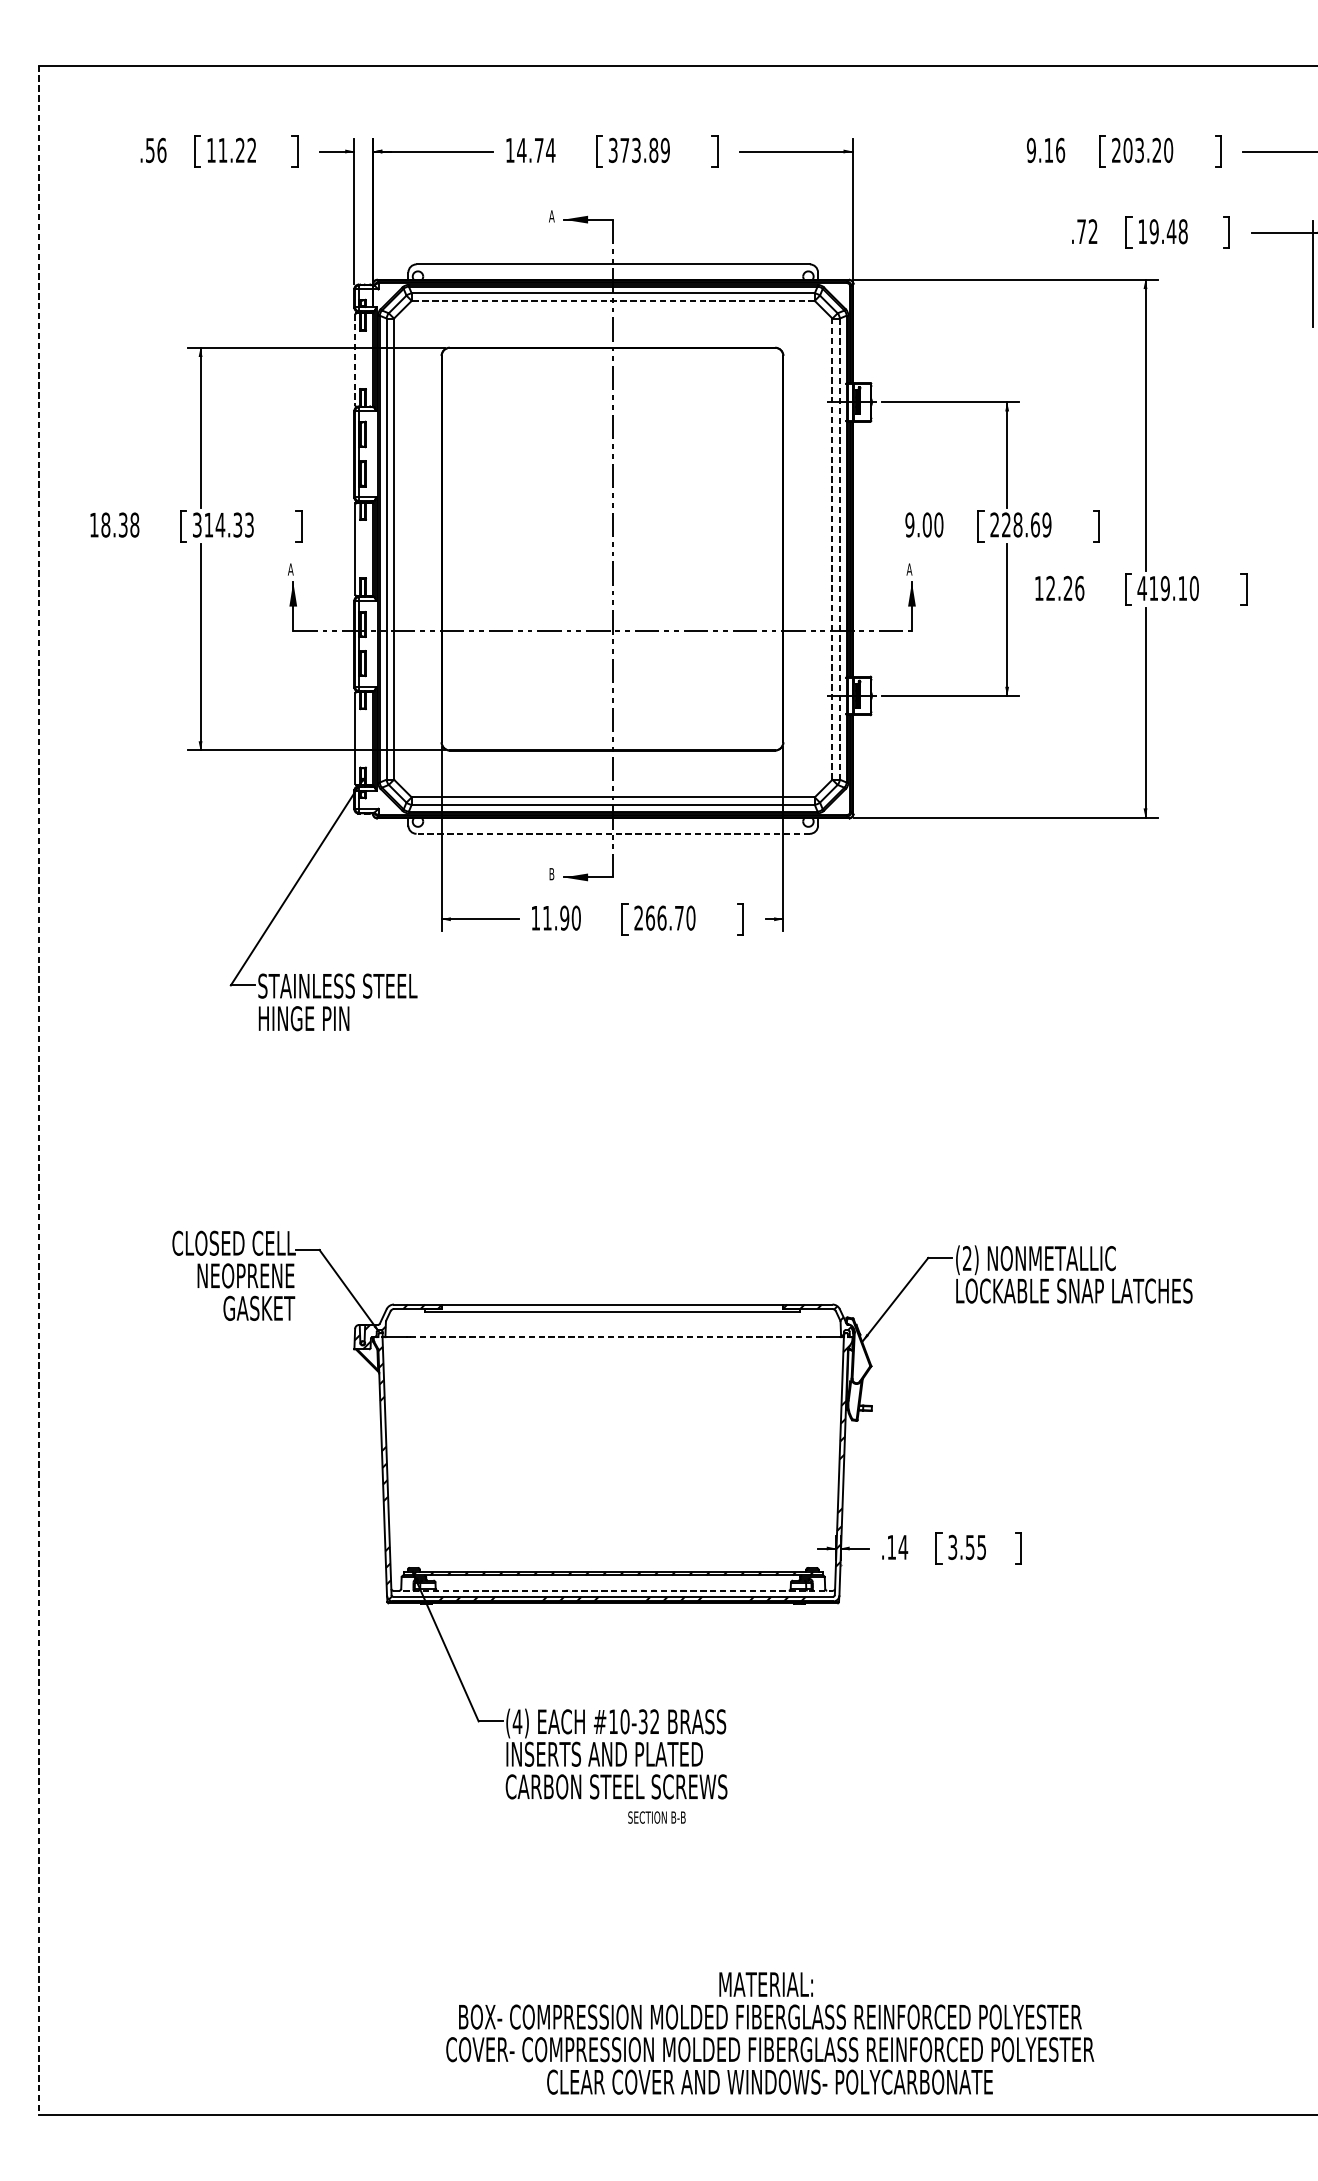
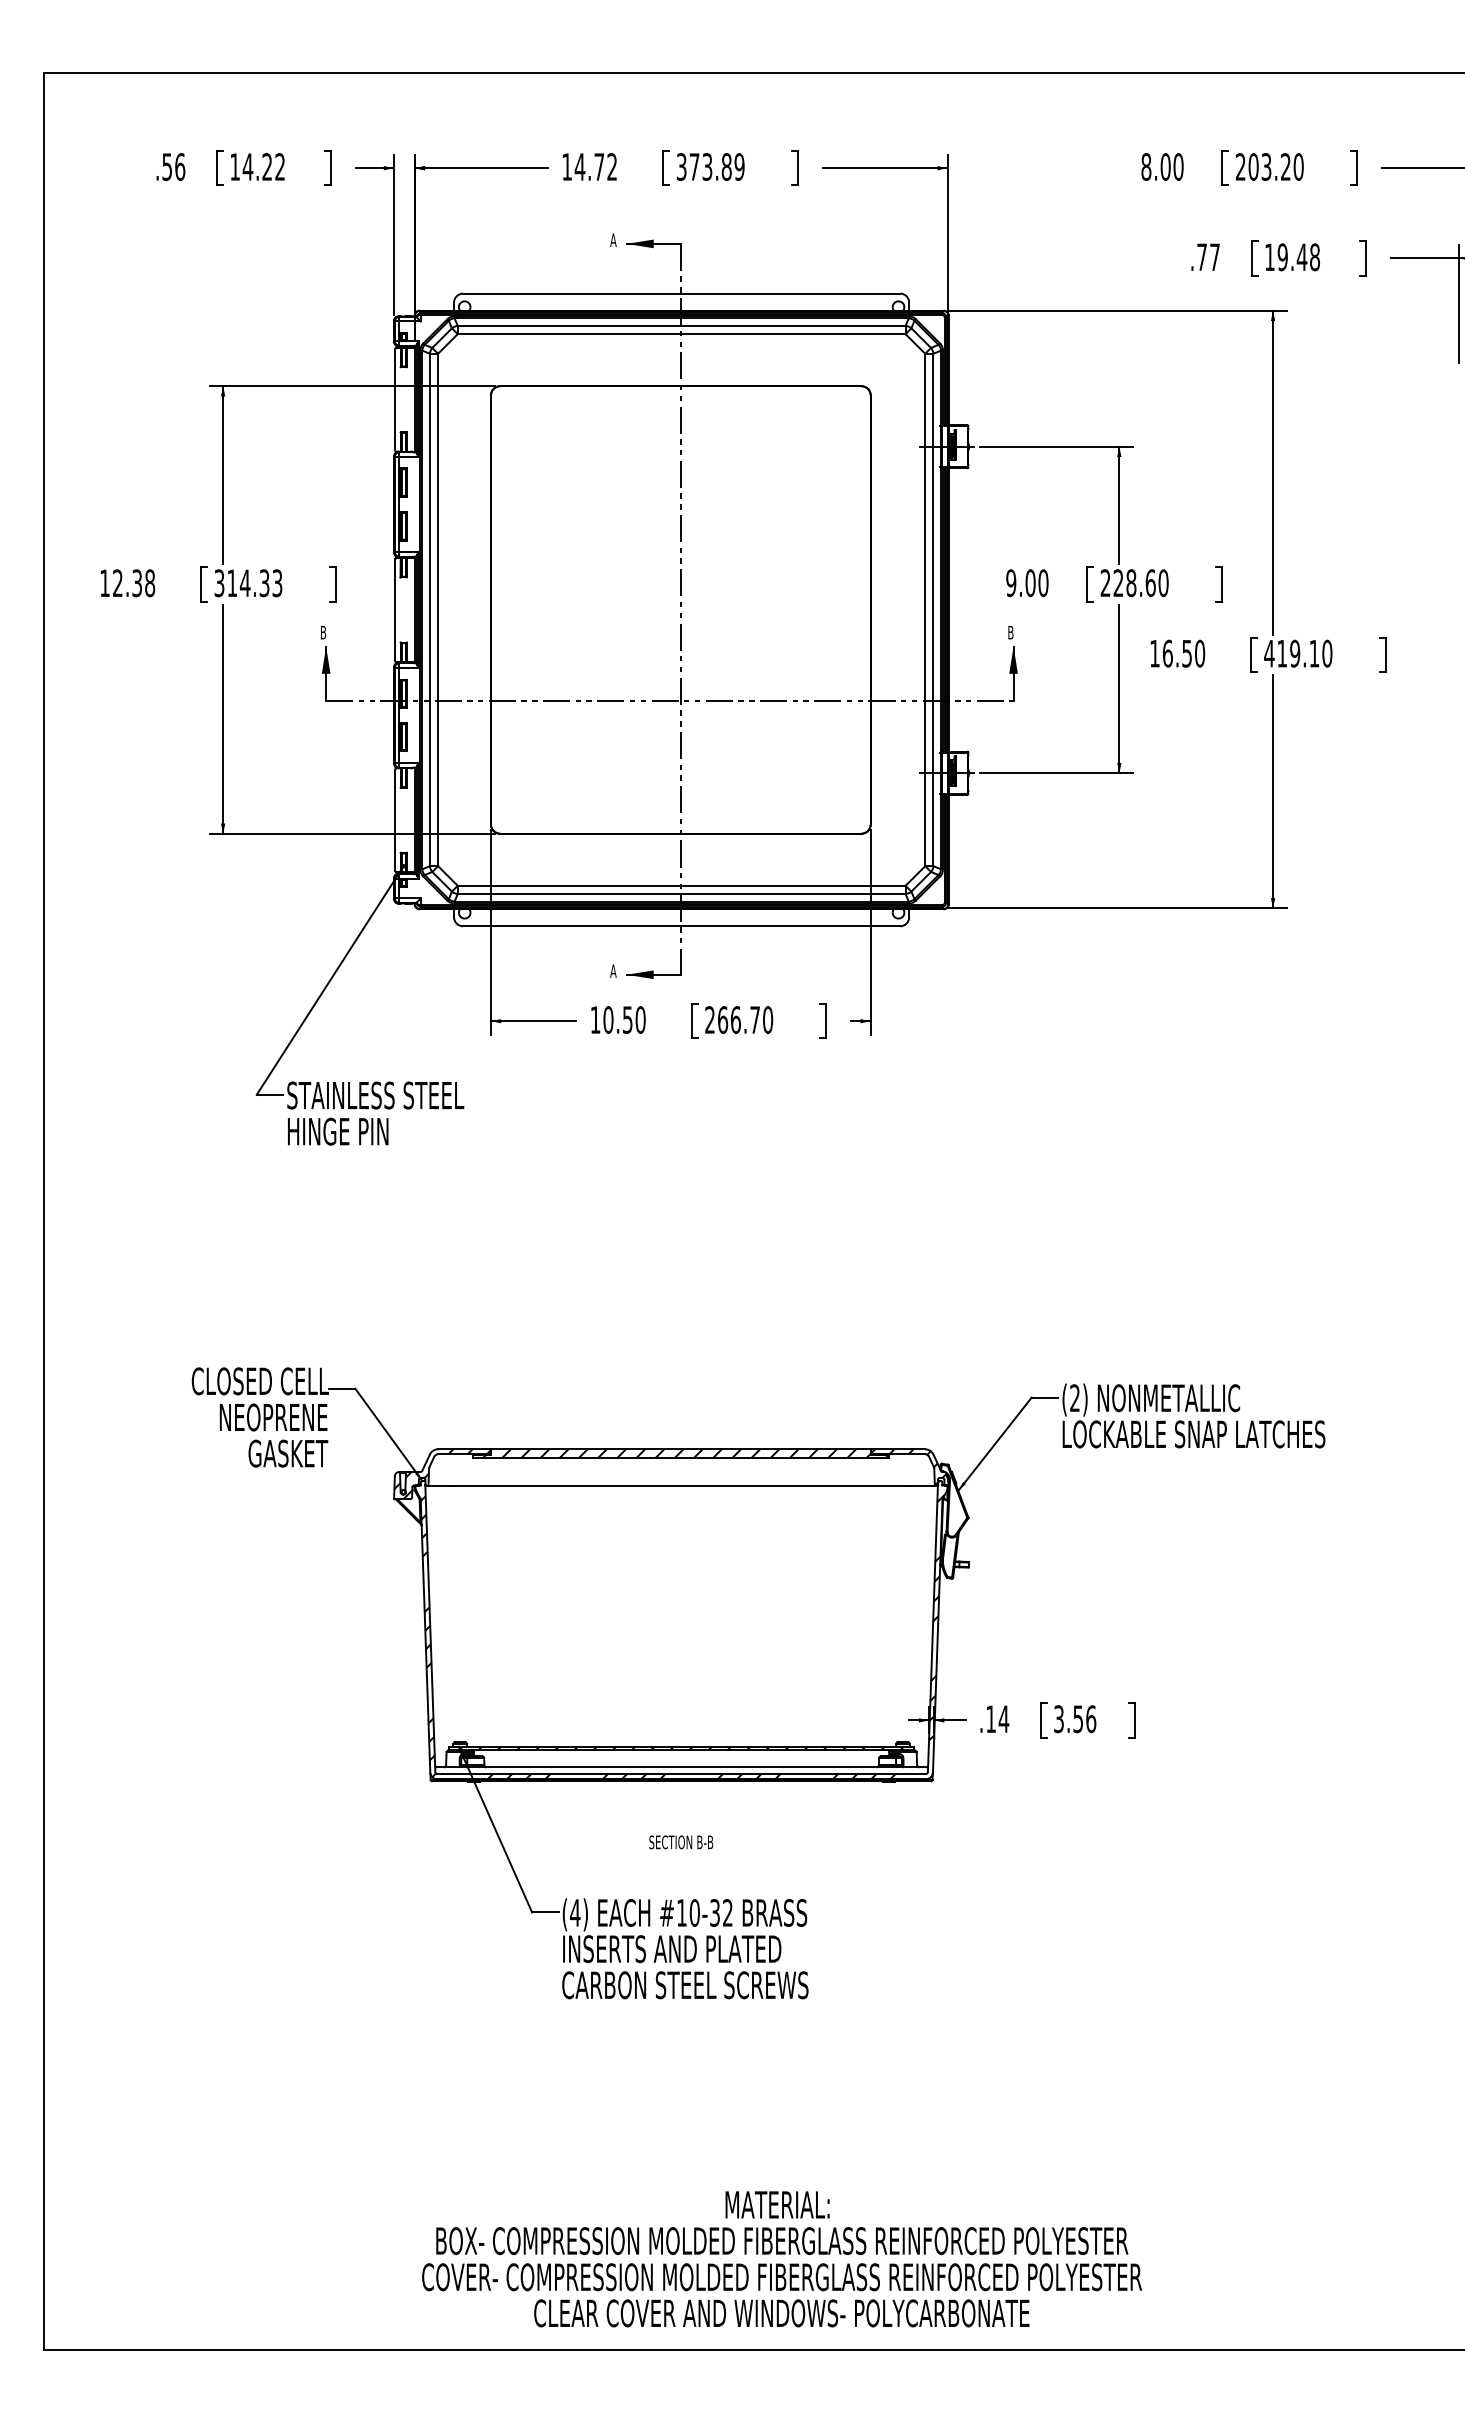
text: (222, 149) -> (247, 166), 11.22 -> 14.22
text: (550, 149) -> (611, 166), 14.74 -> 14.72
text: (1046, 149) -> (1162, 166), 9.16 -> 8.00
text: (1092, 230) -> (1214, 256), .72 -> .77
line: (613, 301) -> (681, 334), dashed -> solid
line: (355, 359) -> (395, 399), dashed -> solid
text: (105, 525) -> (117, 583), 18.38 -> 12.38
text: (1046, 525) -> (1163, 583), 228.69 -> 228.60
line: (832, 548) -> (925, 609), dashed -> solid
line: (839, 549) -> (933, 610), dashed -> solid
text: (290, 569) -> (323, 632), A -> B
text: (909, 569) -> (1010, 632), A -> B
text: (1064, 588) -> (1183, 653), 12.26 -> 16.50
line: (613, 833) -> (681, 926), dashed -> solid
text: (551, 873) -> (613, 970), B -> A
text: (555, 917) -> (617, 1019), 11.90 -> 10.50
line: (38, 1090) -> (43, 1211), dashed -> solid
hatch: (616, 1308) -> (685, 1453), added
line: (614, 1337) -> (682, 1485), dashed -> solid
text: (982, 1547) -> (1091, 1719), 3.55 -> 3.56
line: (614, 1590) -> (682, 1767), dashed -> solid
text: (657, 1817) -> (681, 1842), moved
text: (769, 2033) -> (781, 2259), moved

